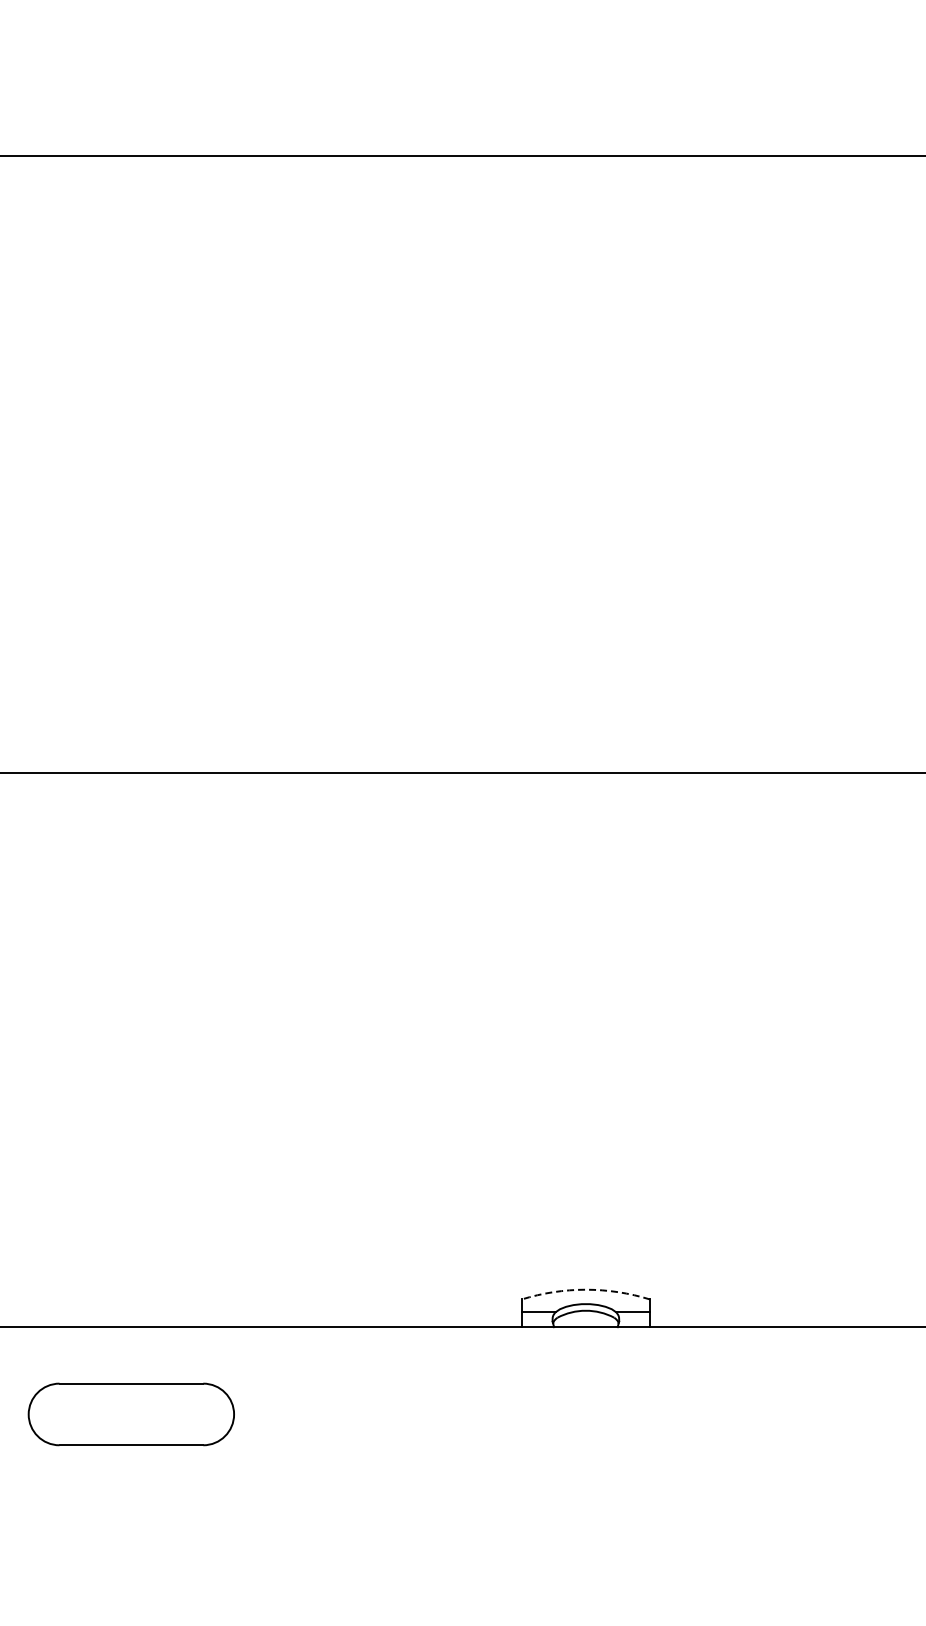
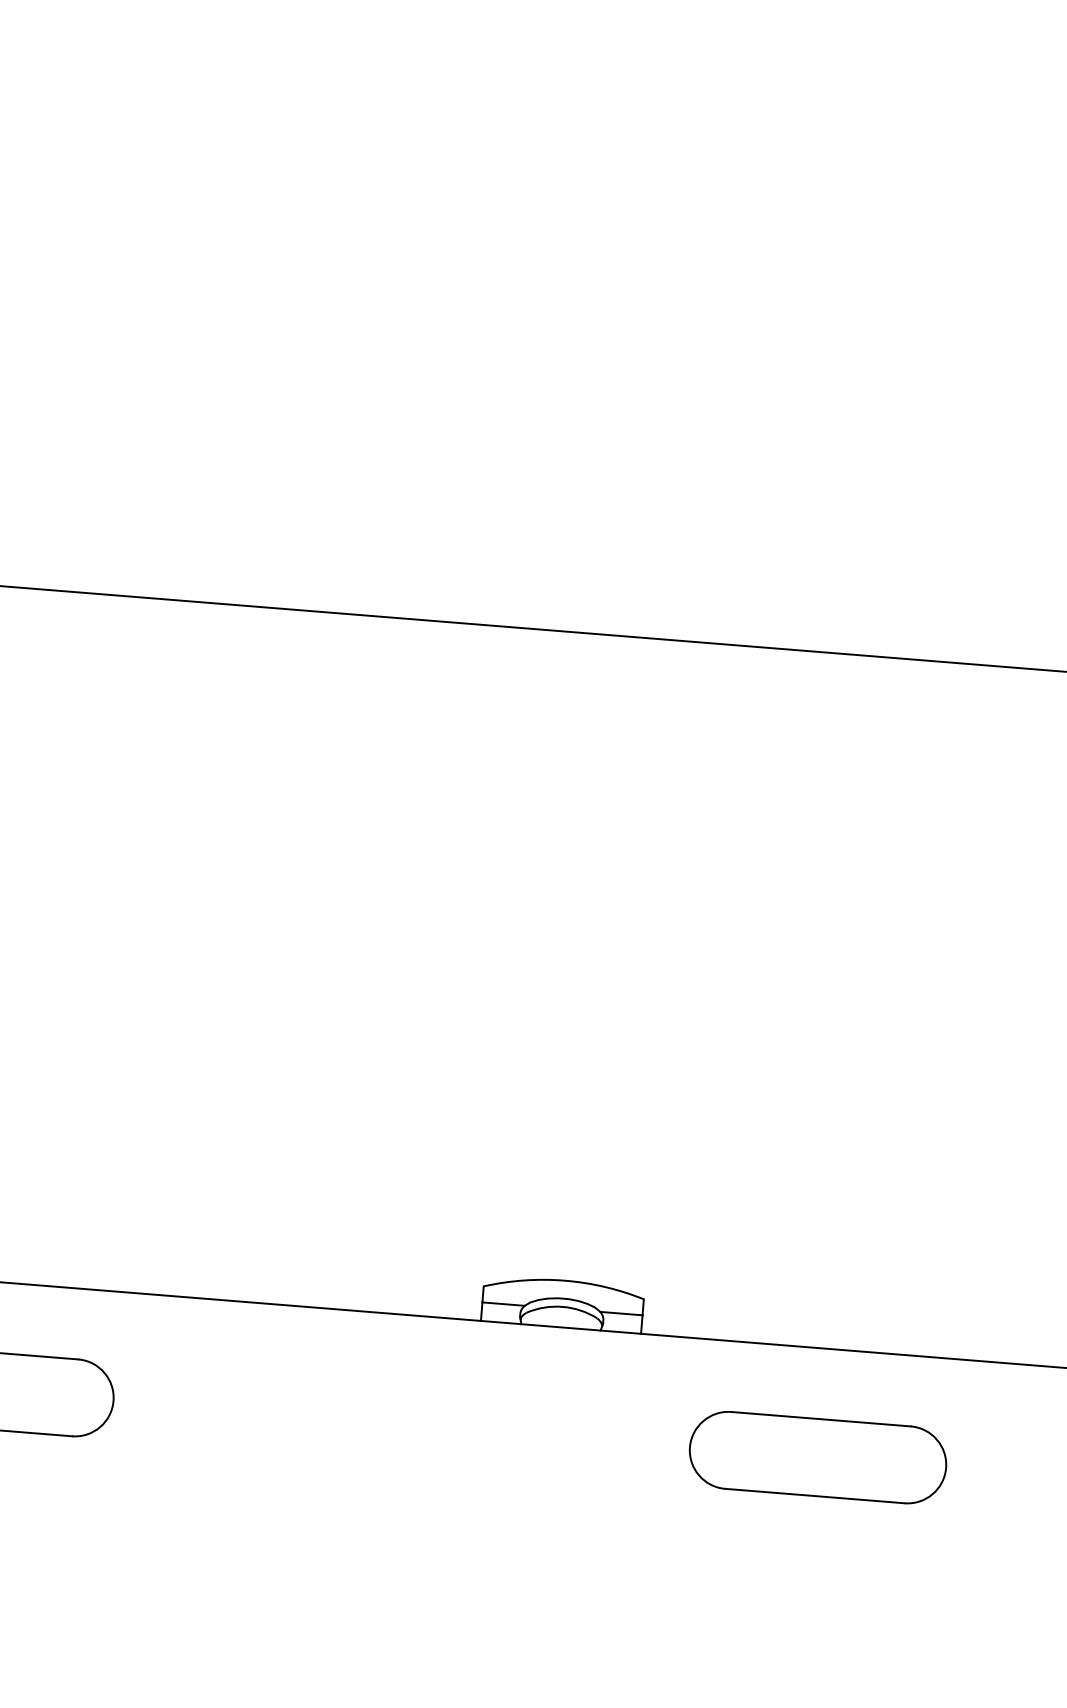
arc: (585, 1289) -> (564, 1280), dashed -> solid
part: (798, 1414) -> (817, 1457), added

